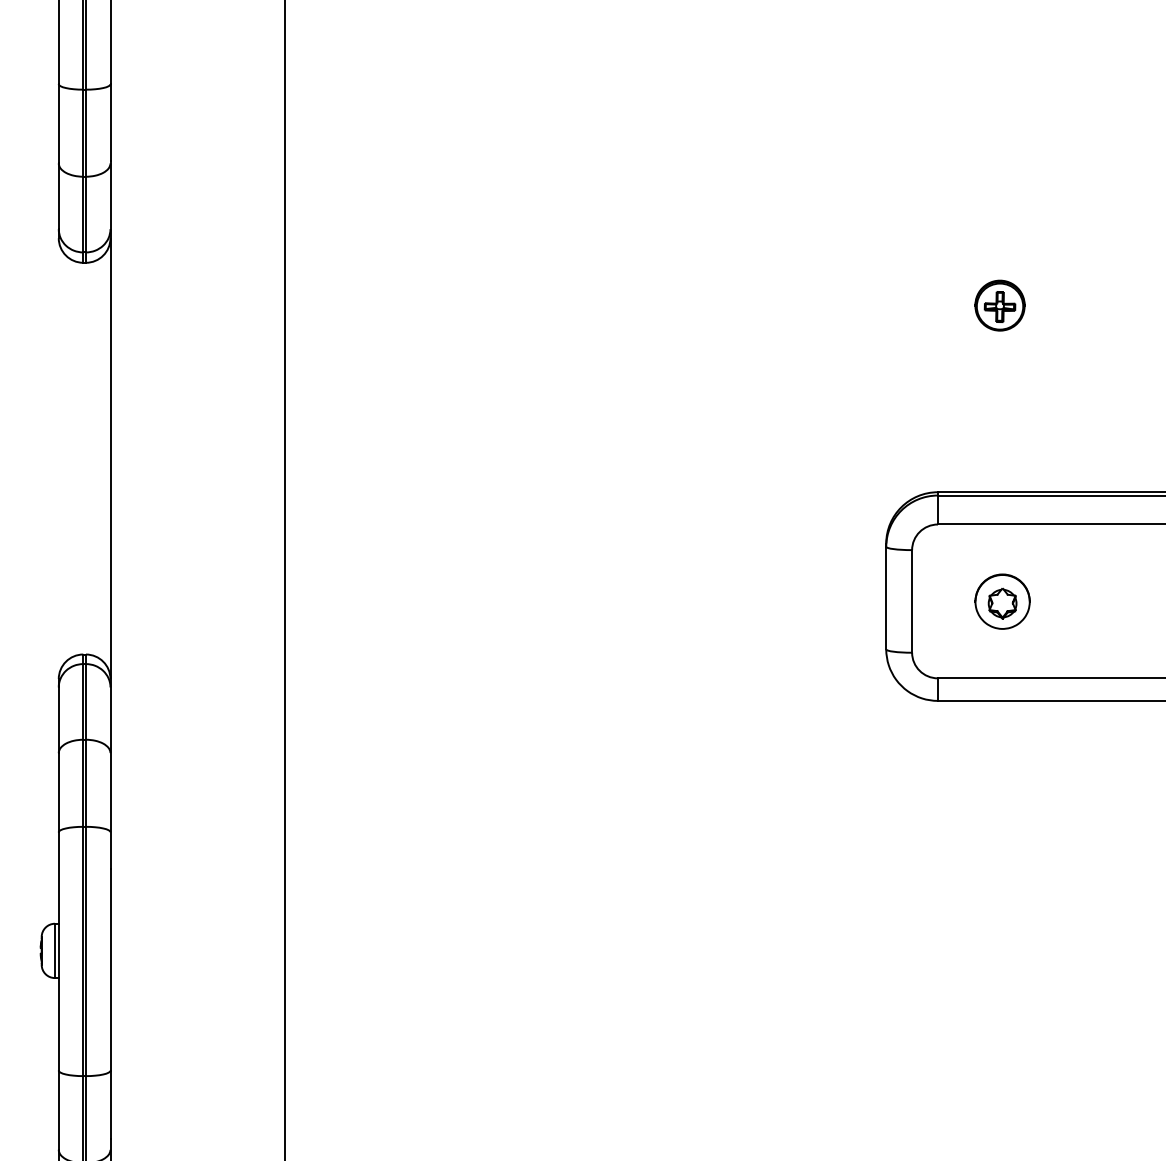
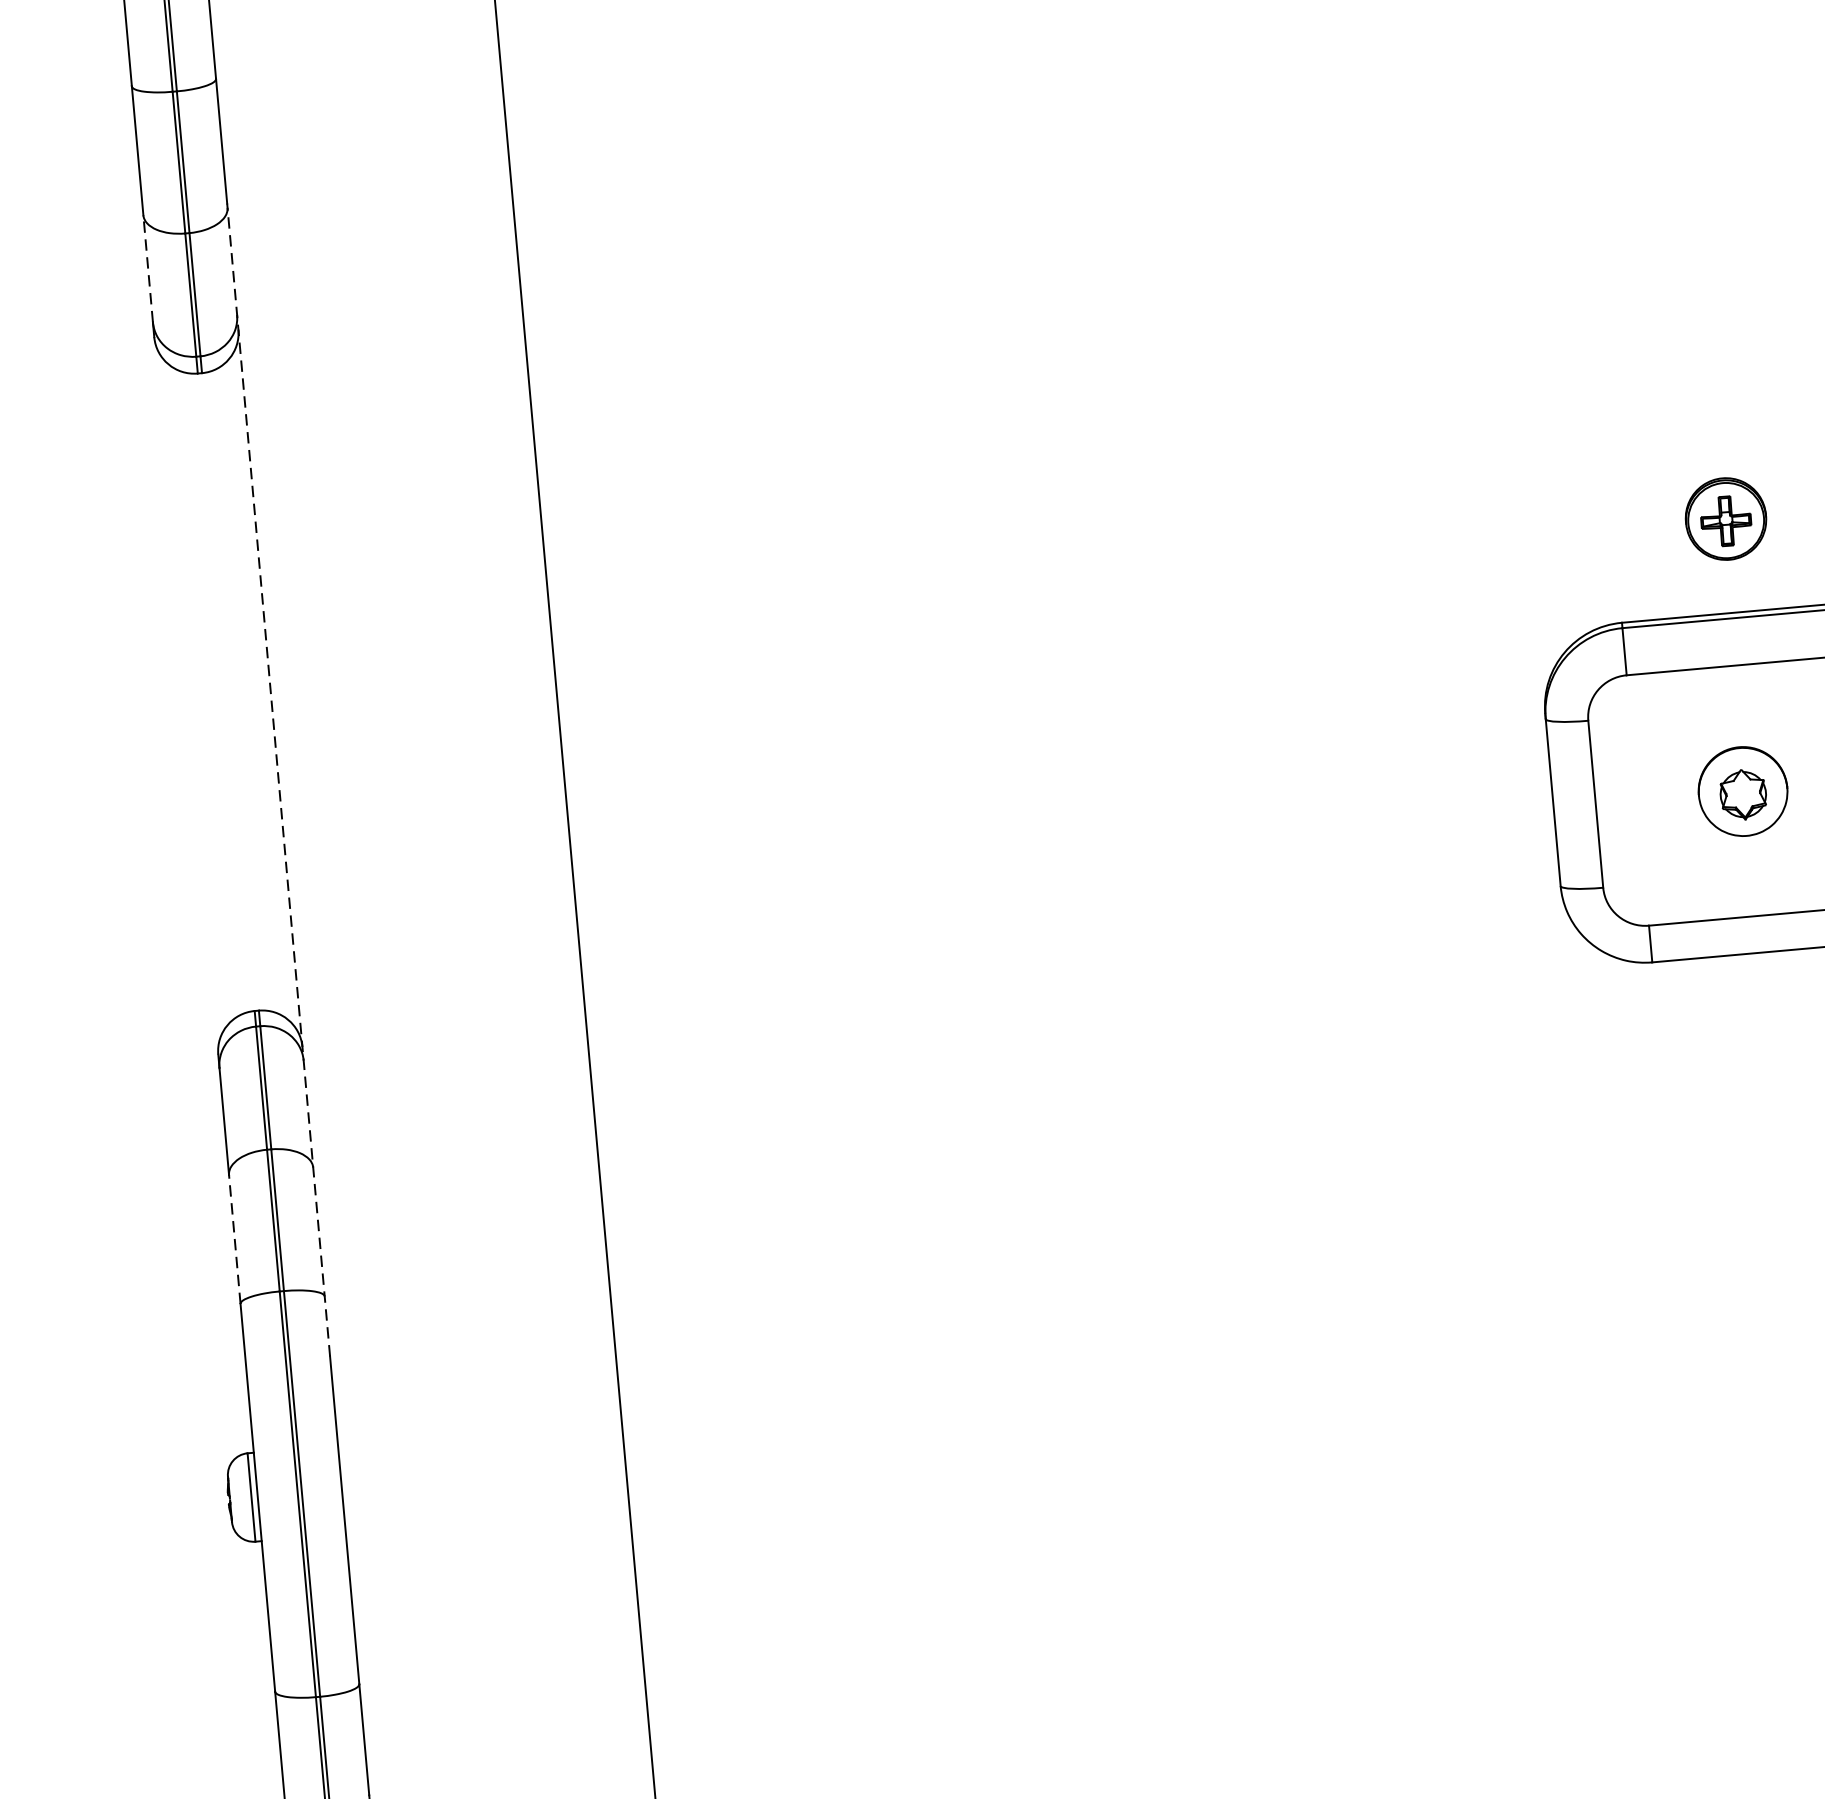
line: (58, 196) -> (147, 269), solid -> dashed
part: (999, 305) -> (1725, 518), moved
line: (110, 514) -> (278, 779), solid -> dashed
line: (58, 792) -> (234, 1239), solid -> dashed

